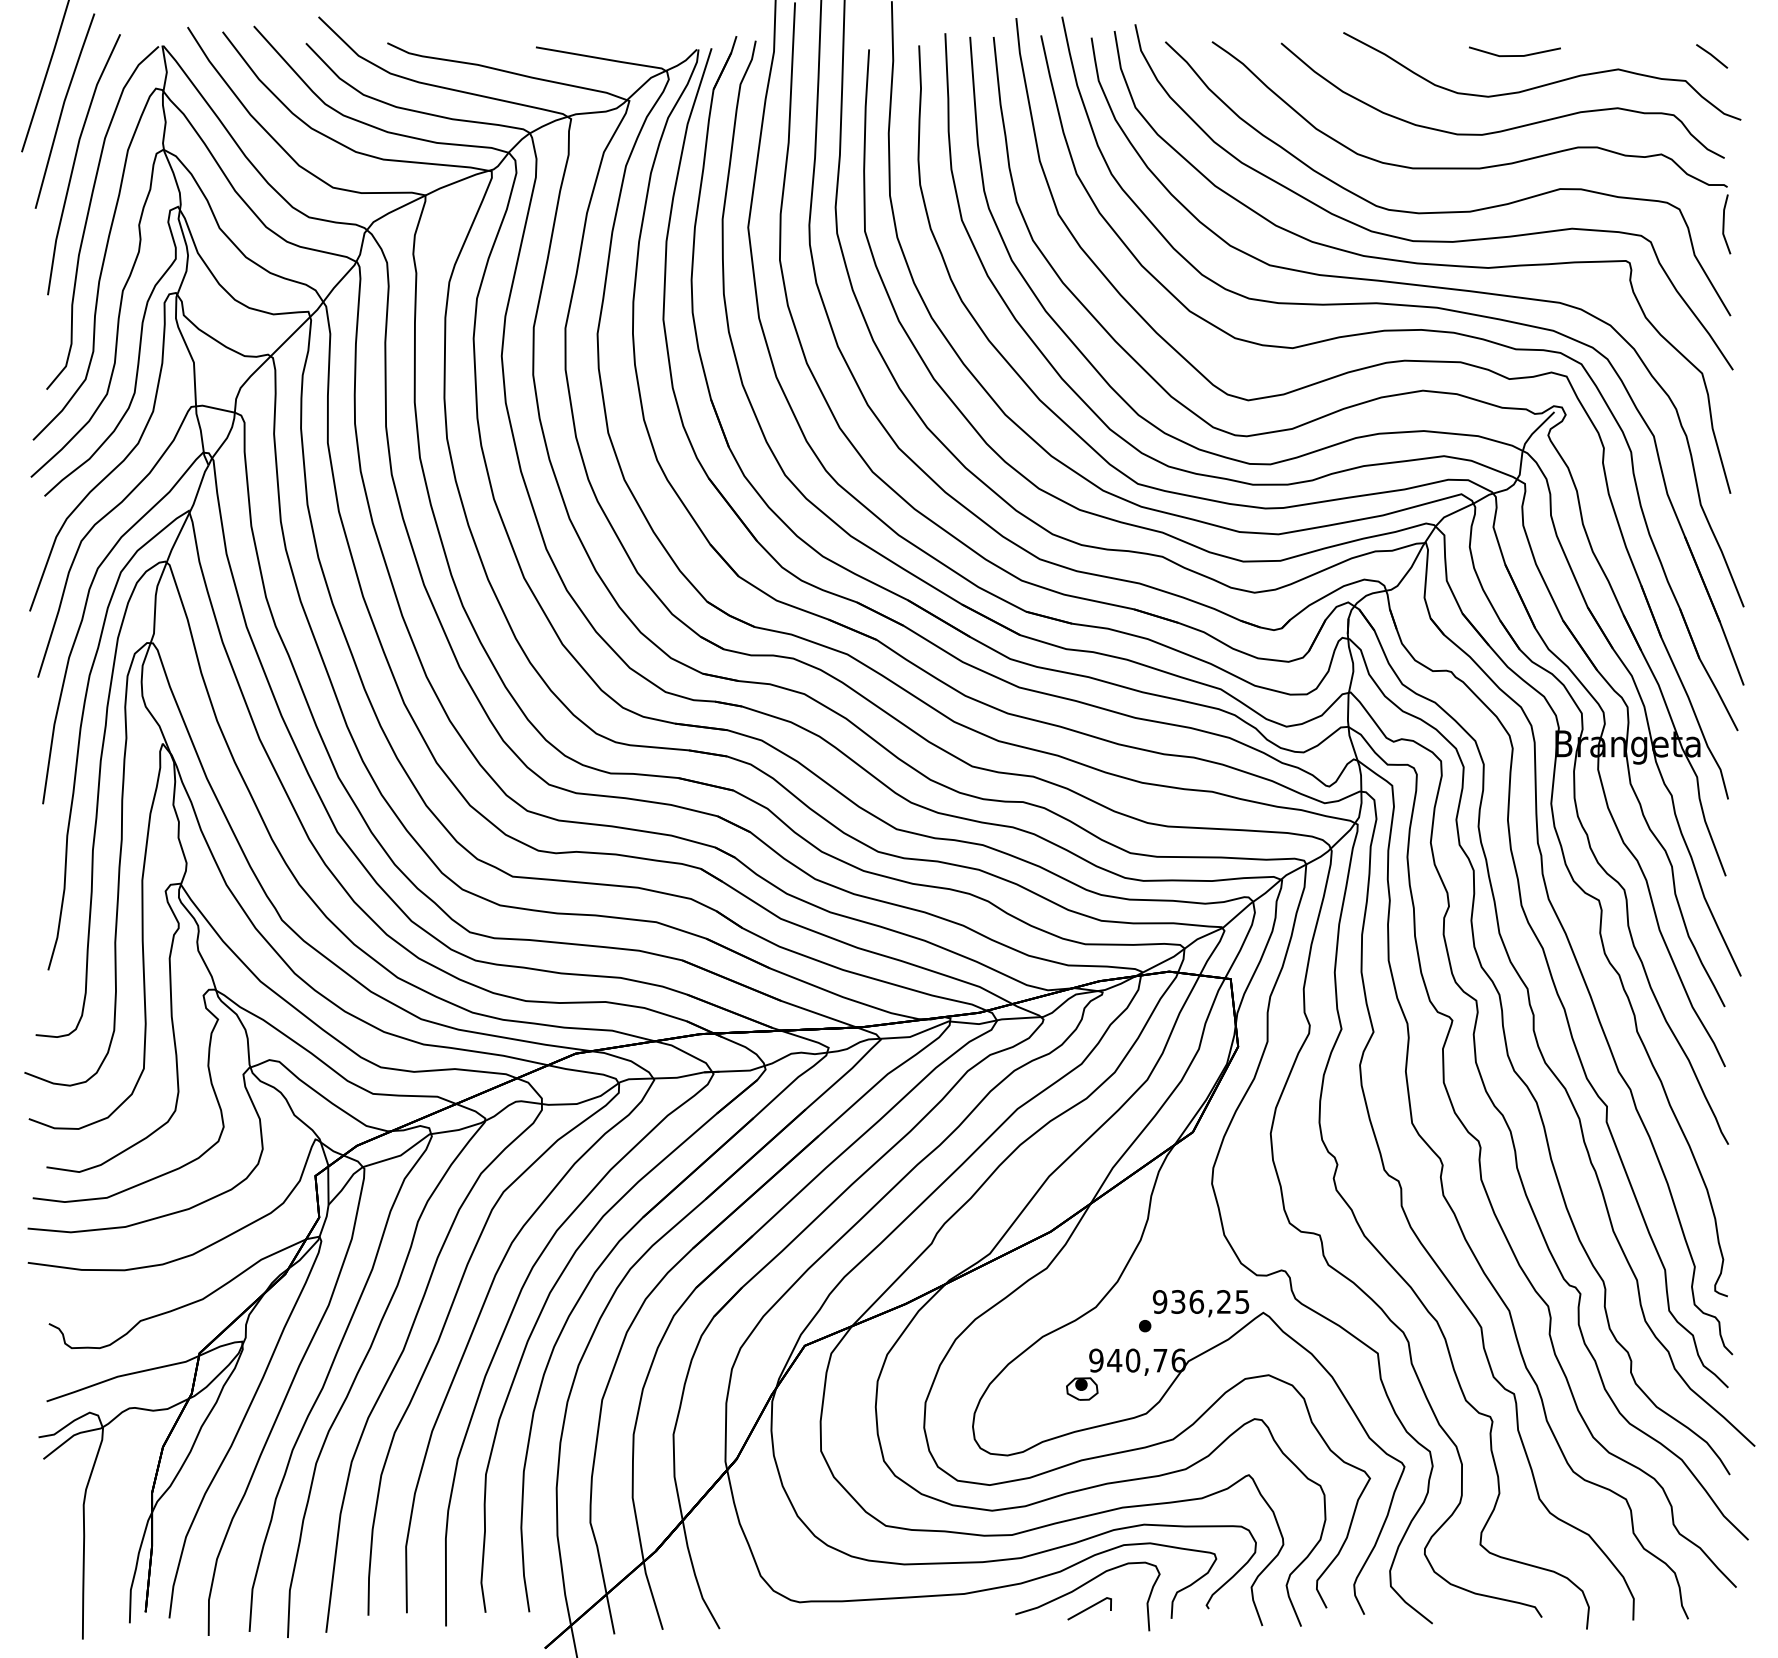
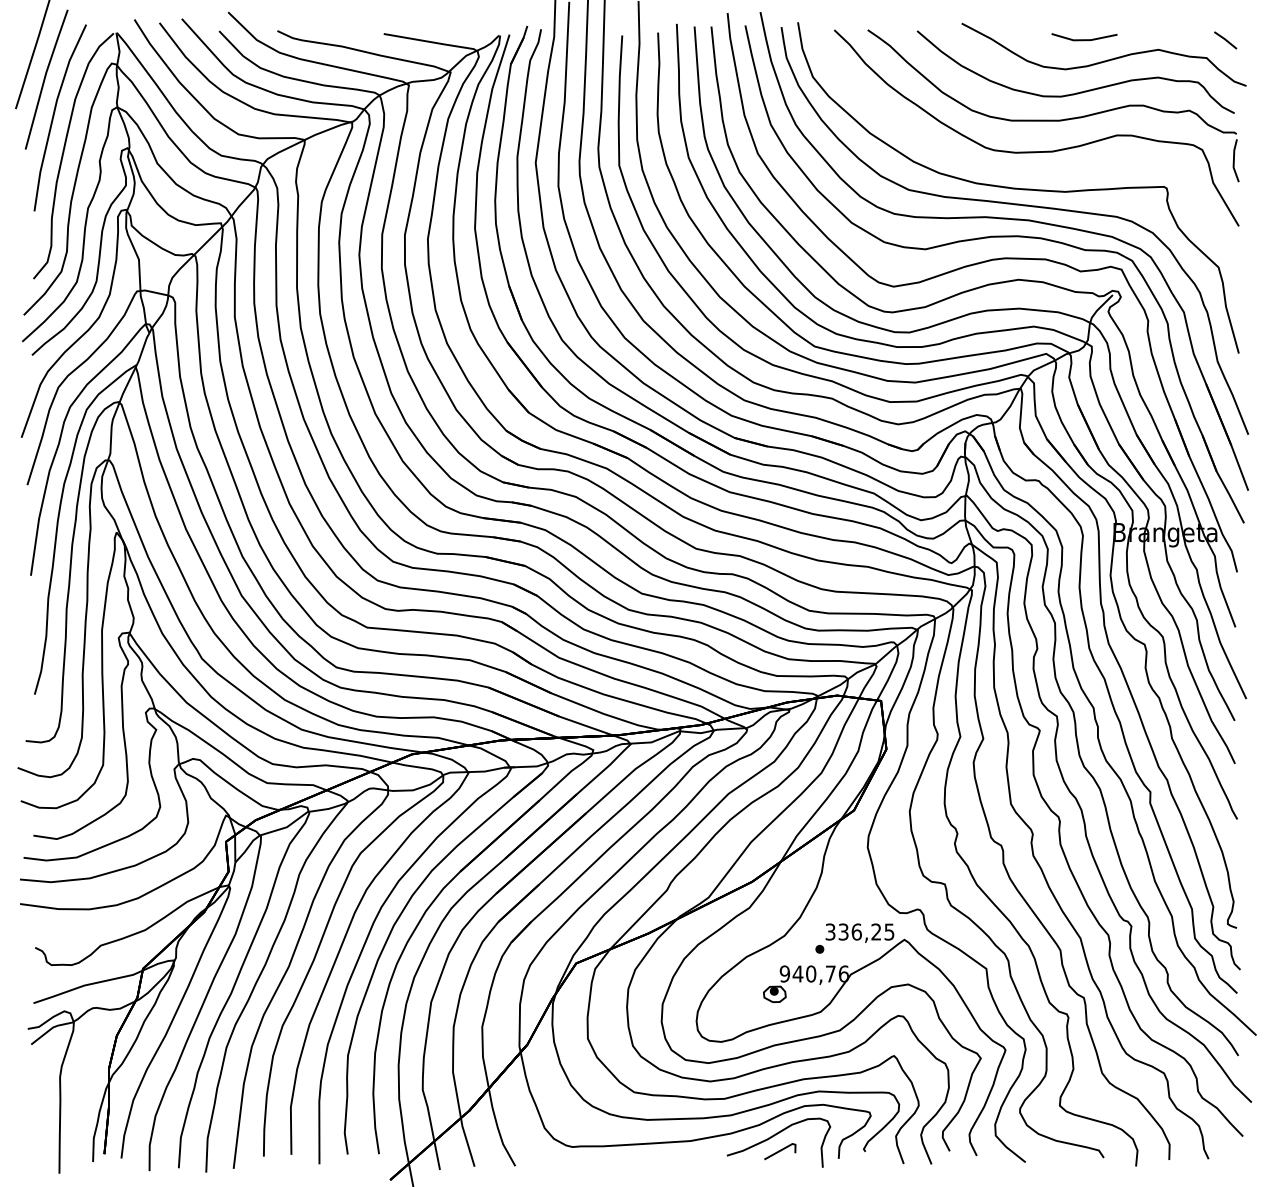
part: (1433, 240) -> (1026, 172), removed
text: (1159, 1301) -> (830, 931), 936,25 -> 336,25

